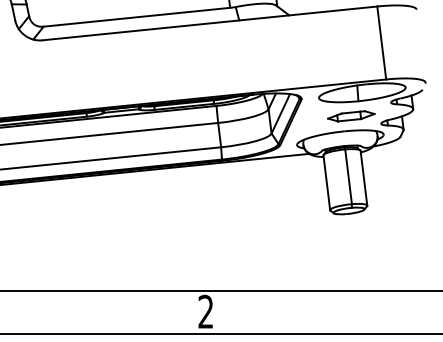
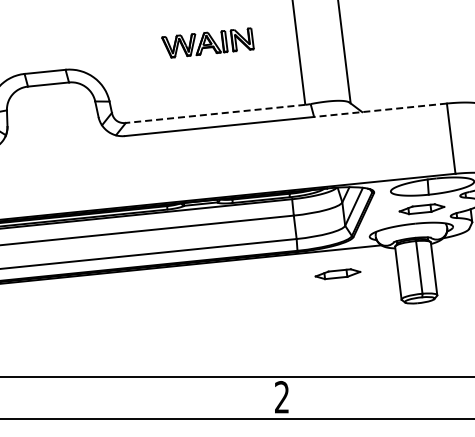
line: (308, 13) -> (380, 110), solid -> dashed
line: (136, 16) -> (215, 113), solid -> dashed
part: (263, 184) -> (337, 274), added

